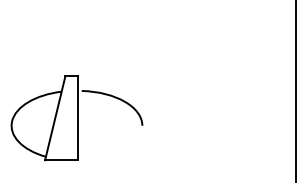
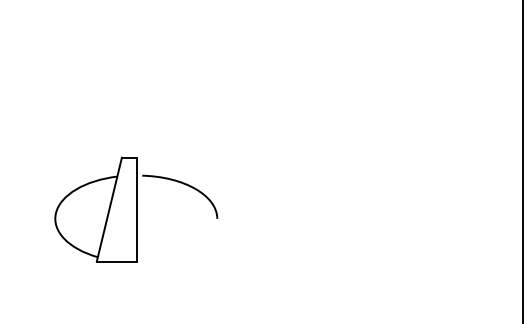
part: (76, 118) -> (135, 209), size x0.7

